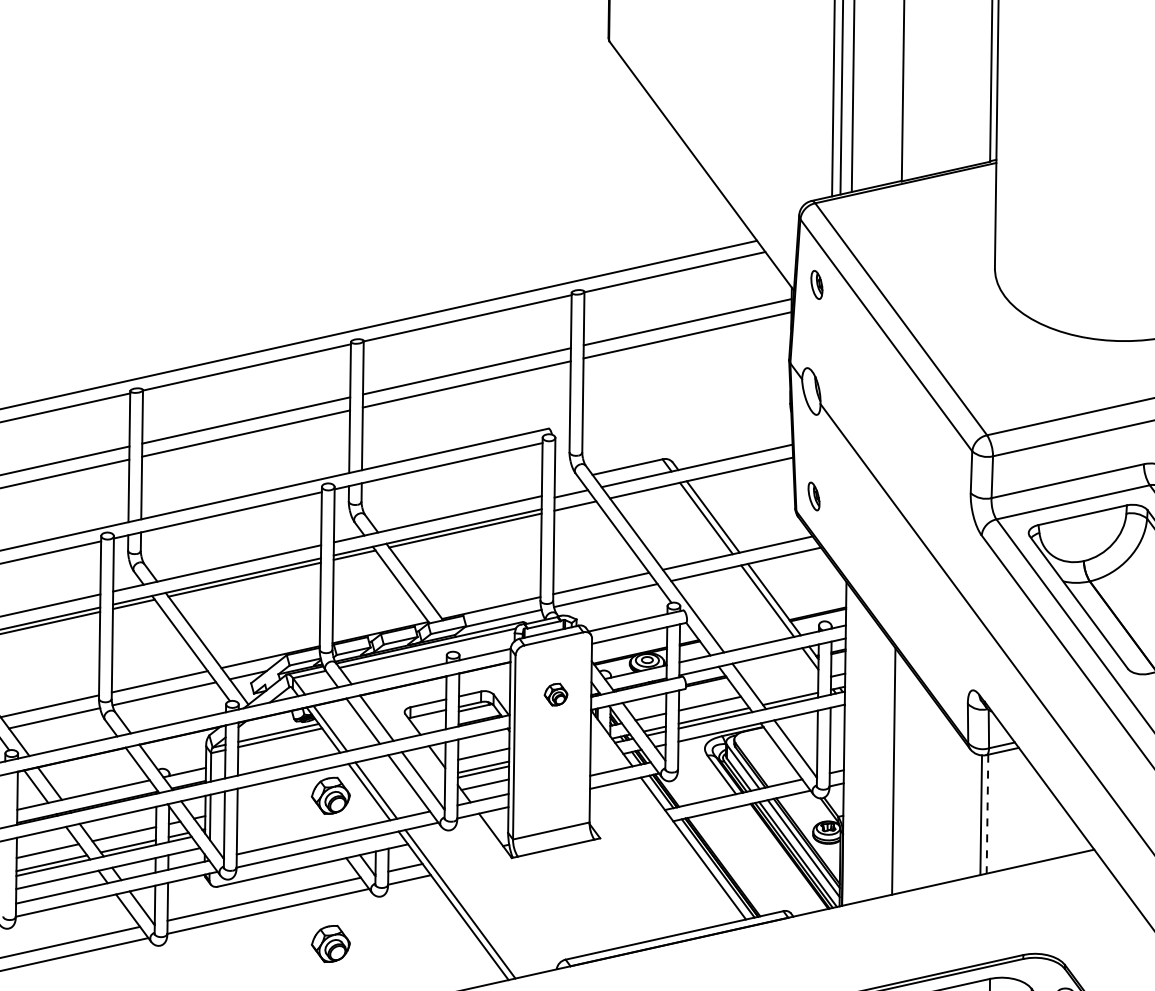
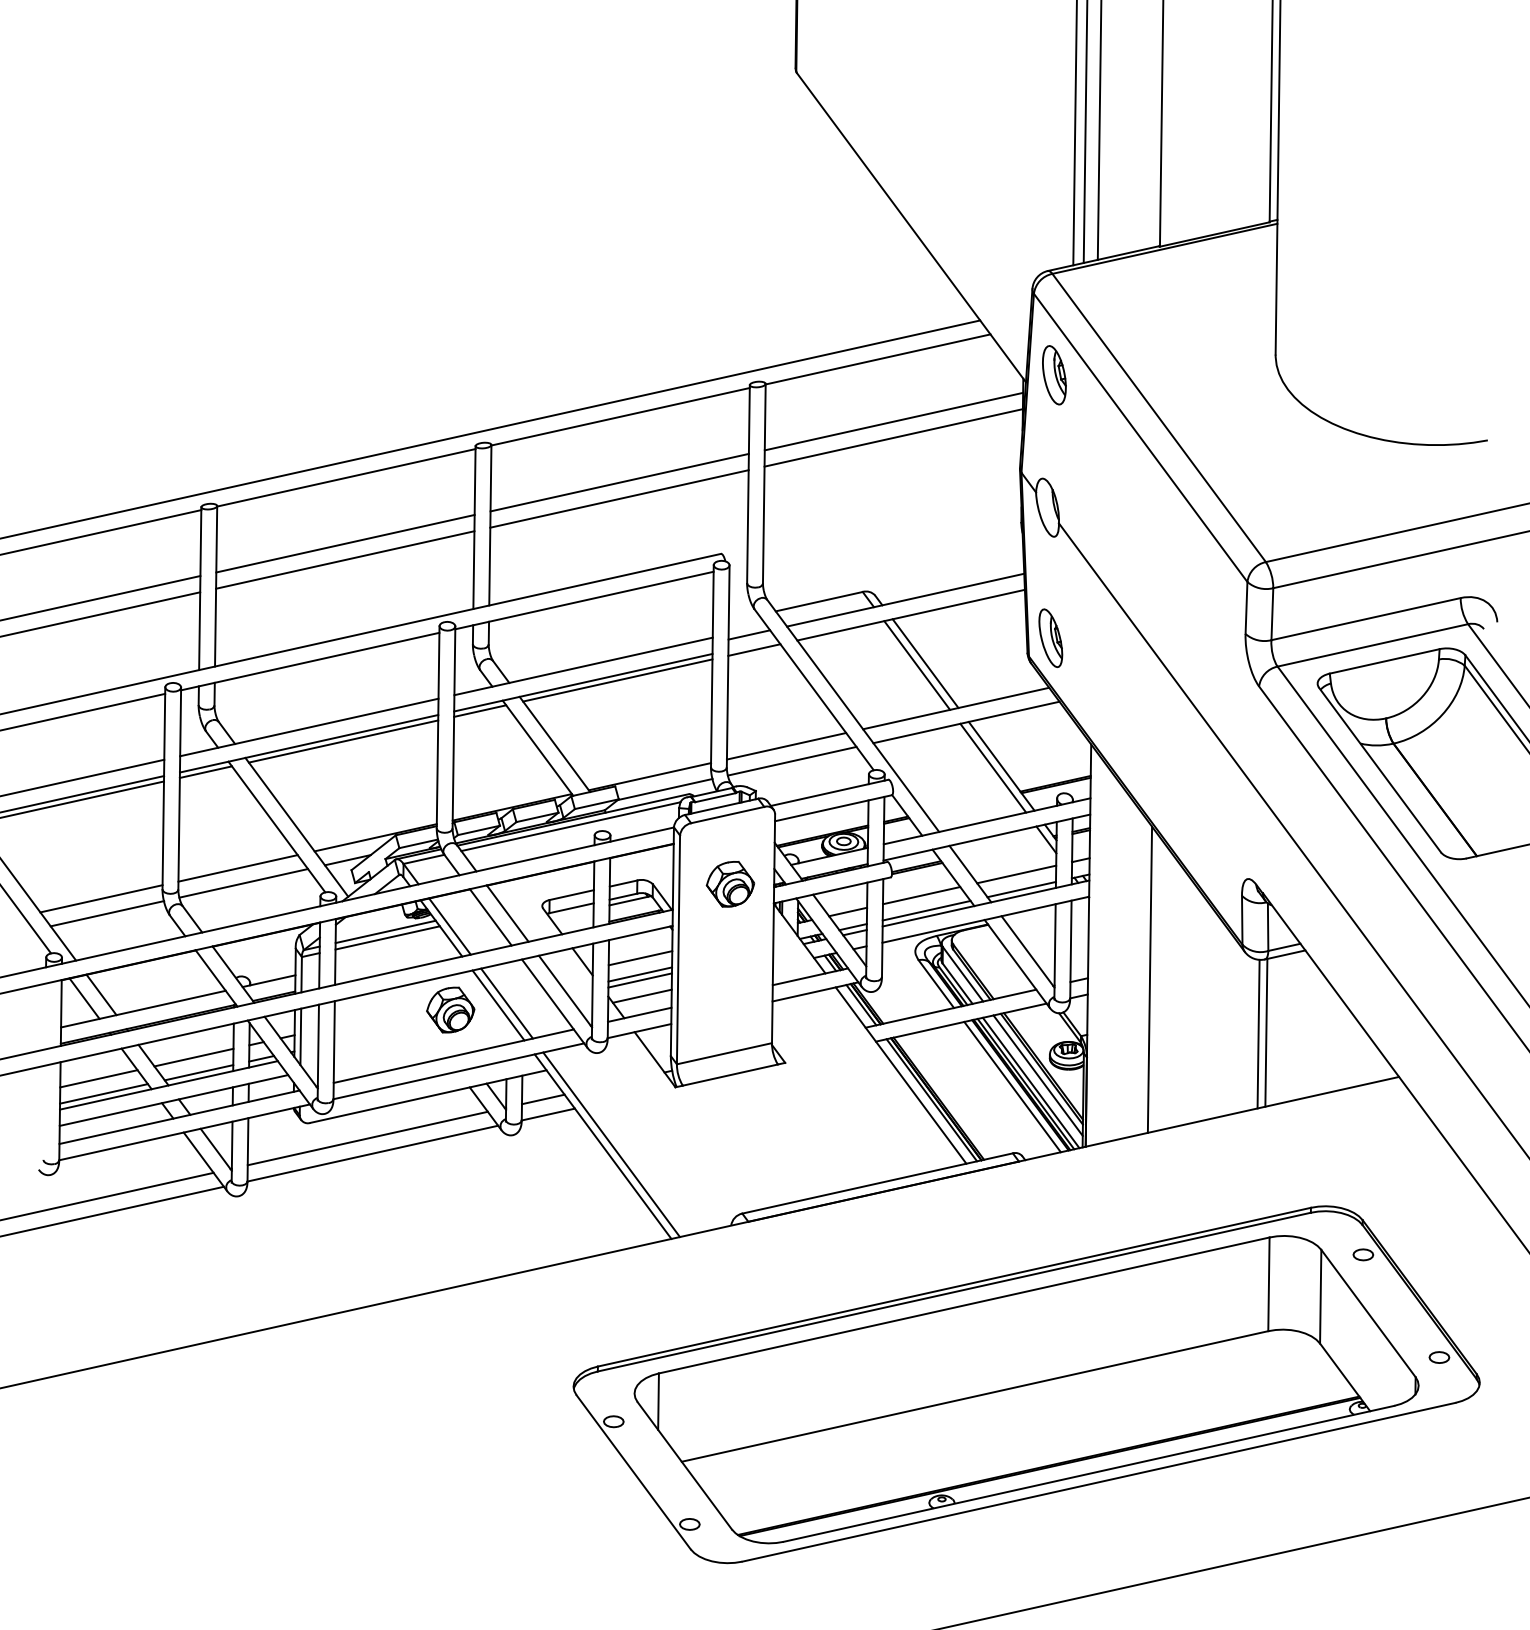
part: (816, 285) -> (1054, 375), size x1.67
part: (813, 495) -> (1050, 637), size x1.67
line: (786, 686) -> (1016, 874), added
part: (556, 694) -> (730, 884), size x1.67
line: (987, 813) -> (1266, 1032), dashed -> solid
line: (783, 857) -> (1012, 1086), added
part: (330, 943) -> (450, 1193), removed

